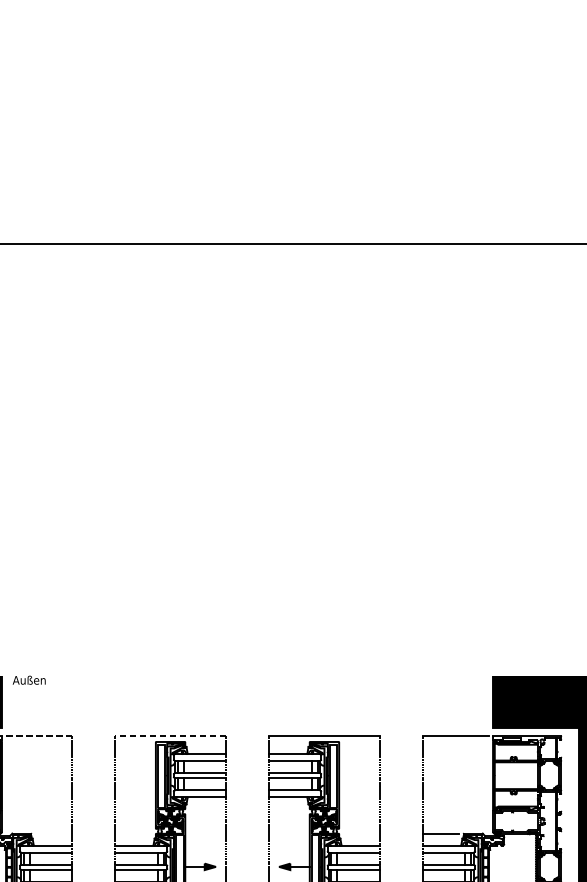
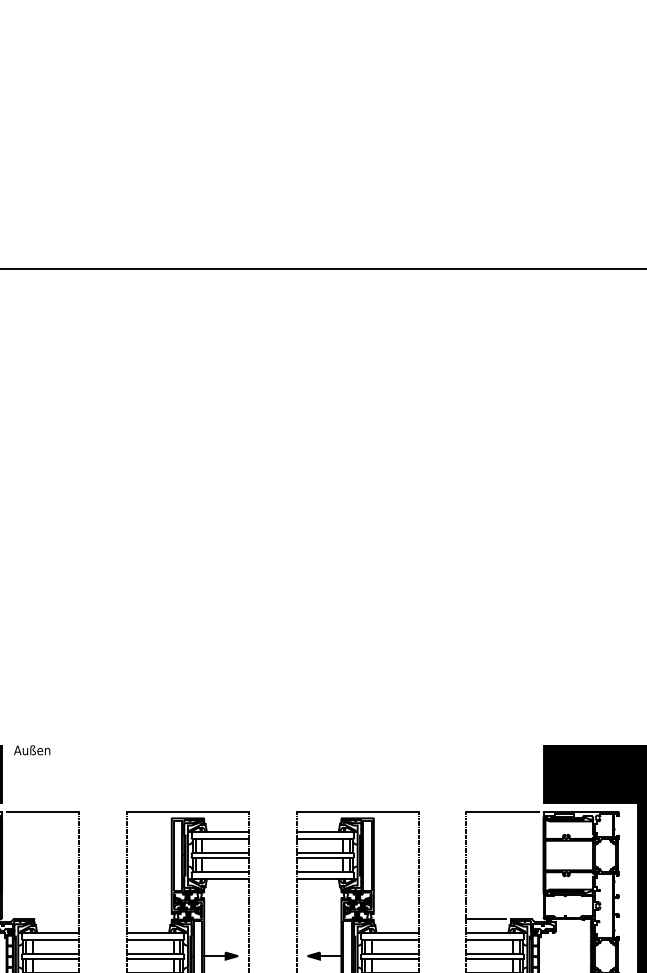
line: (39, 736) -> (43, 812), dashed -> solid
line: (170, 736) -> (187, 812), dashed -> solid

